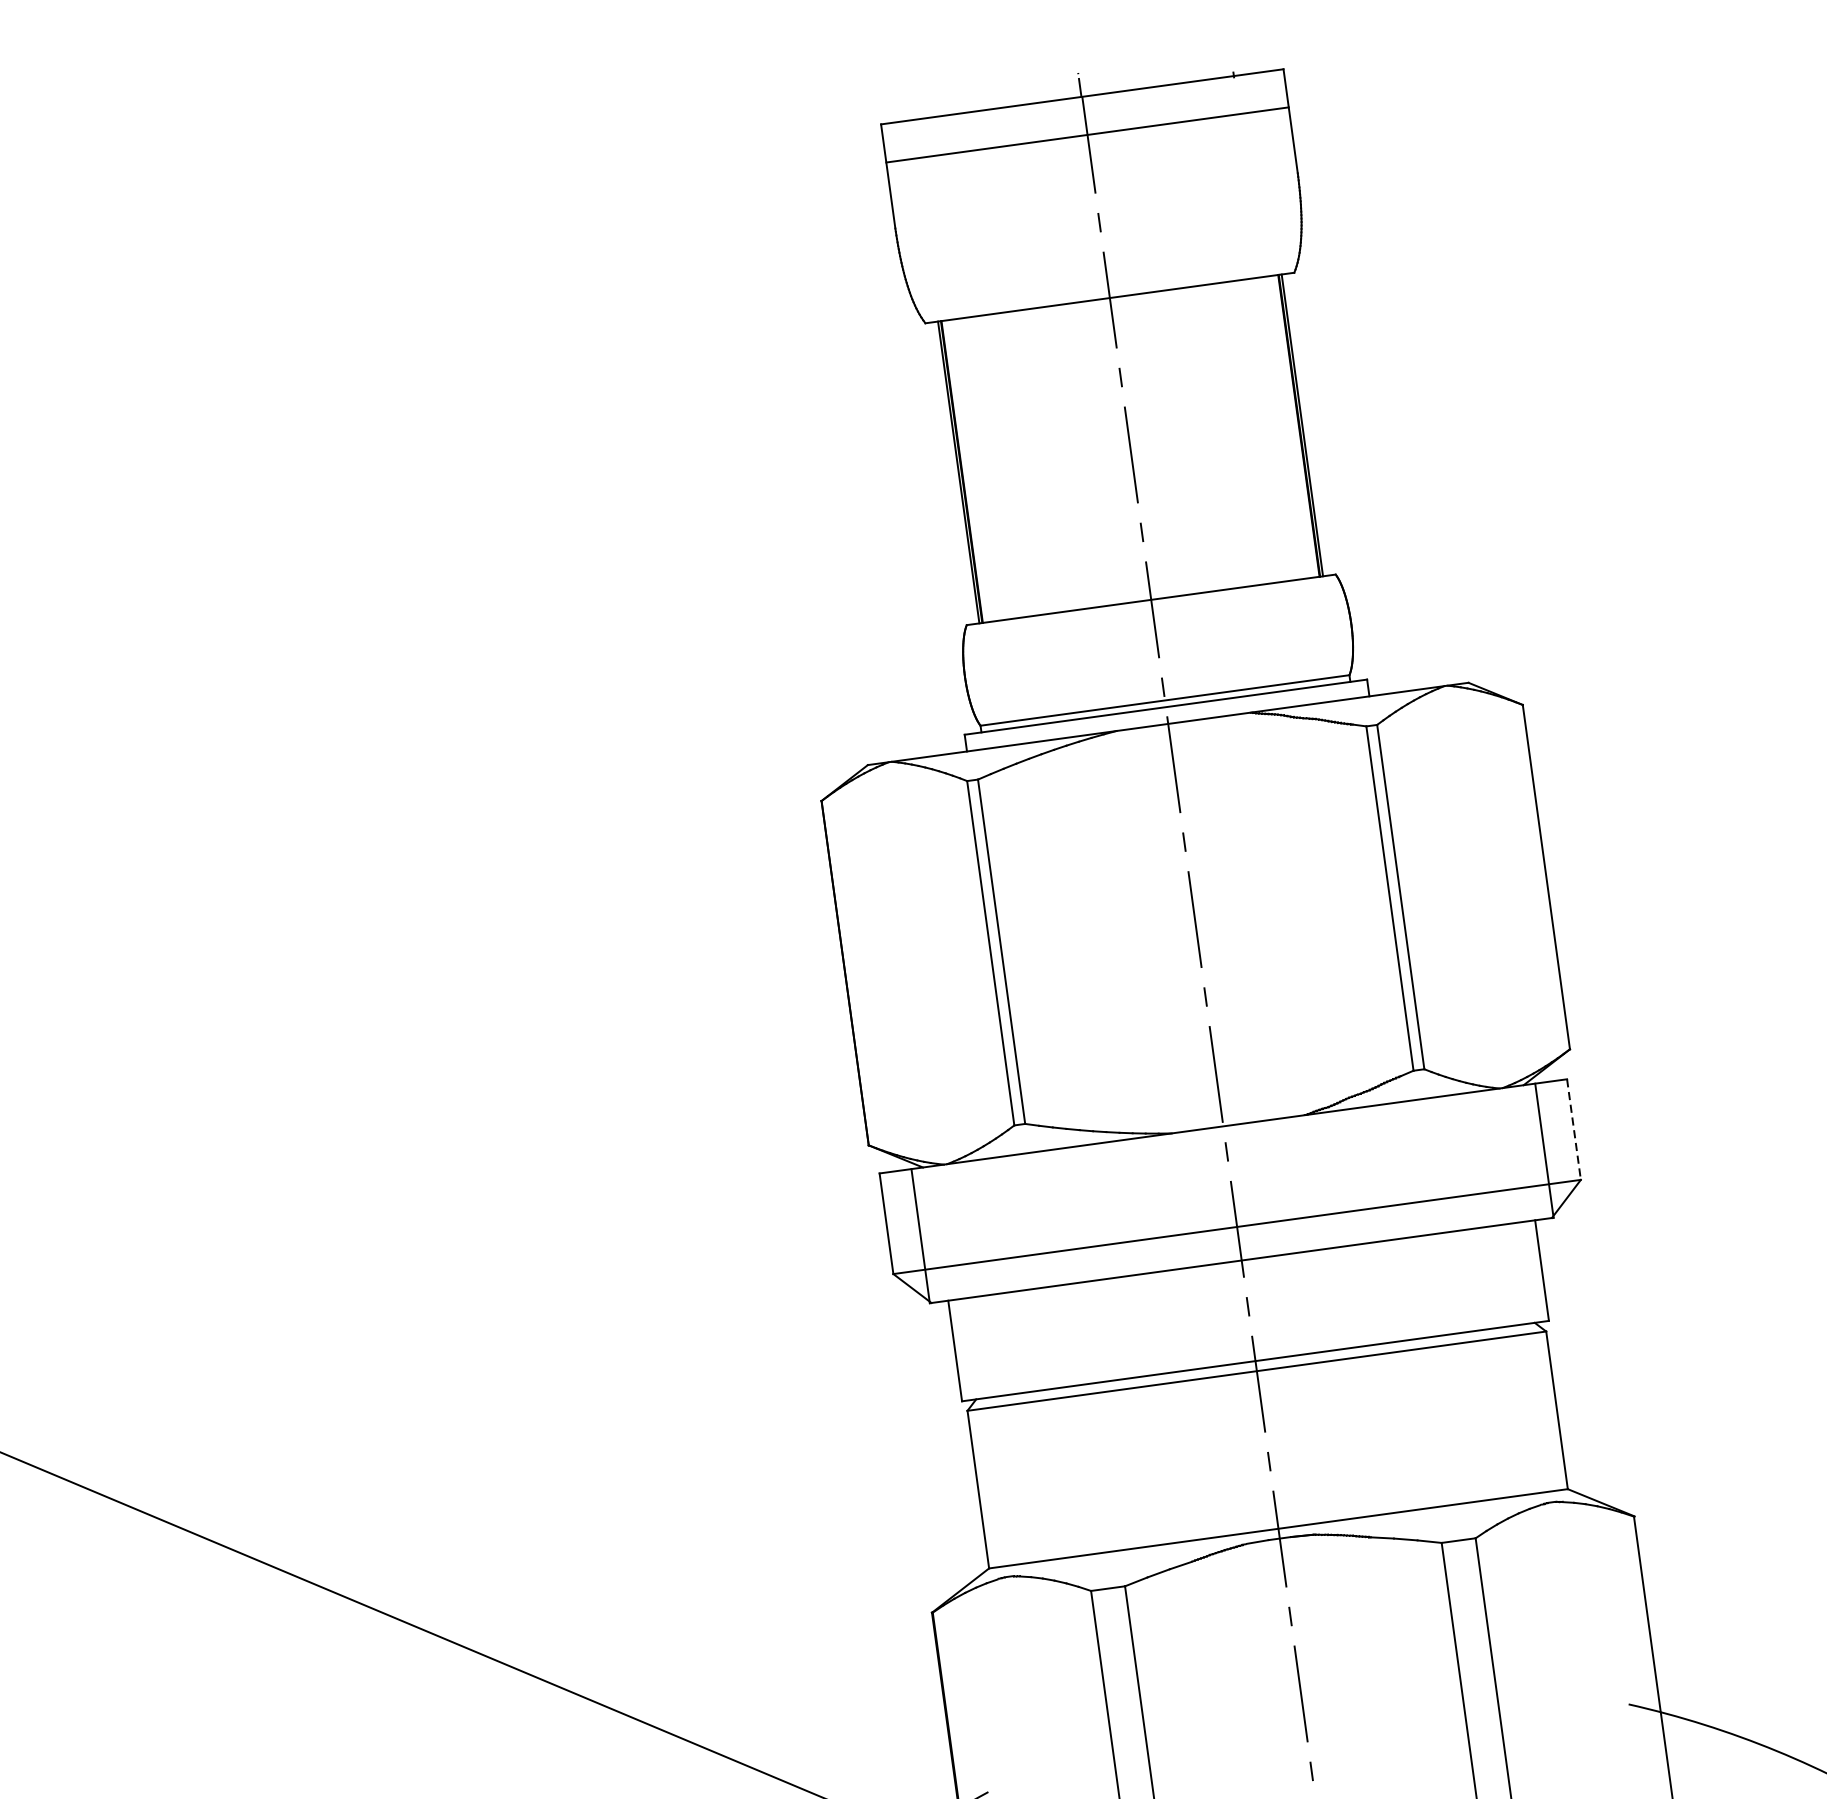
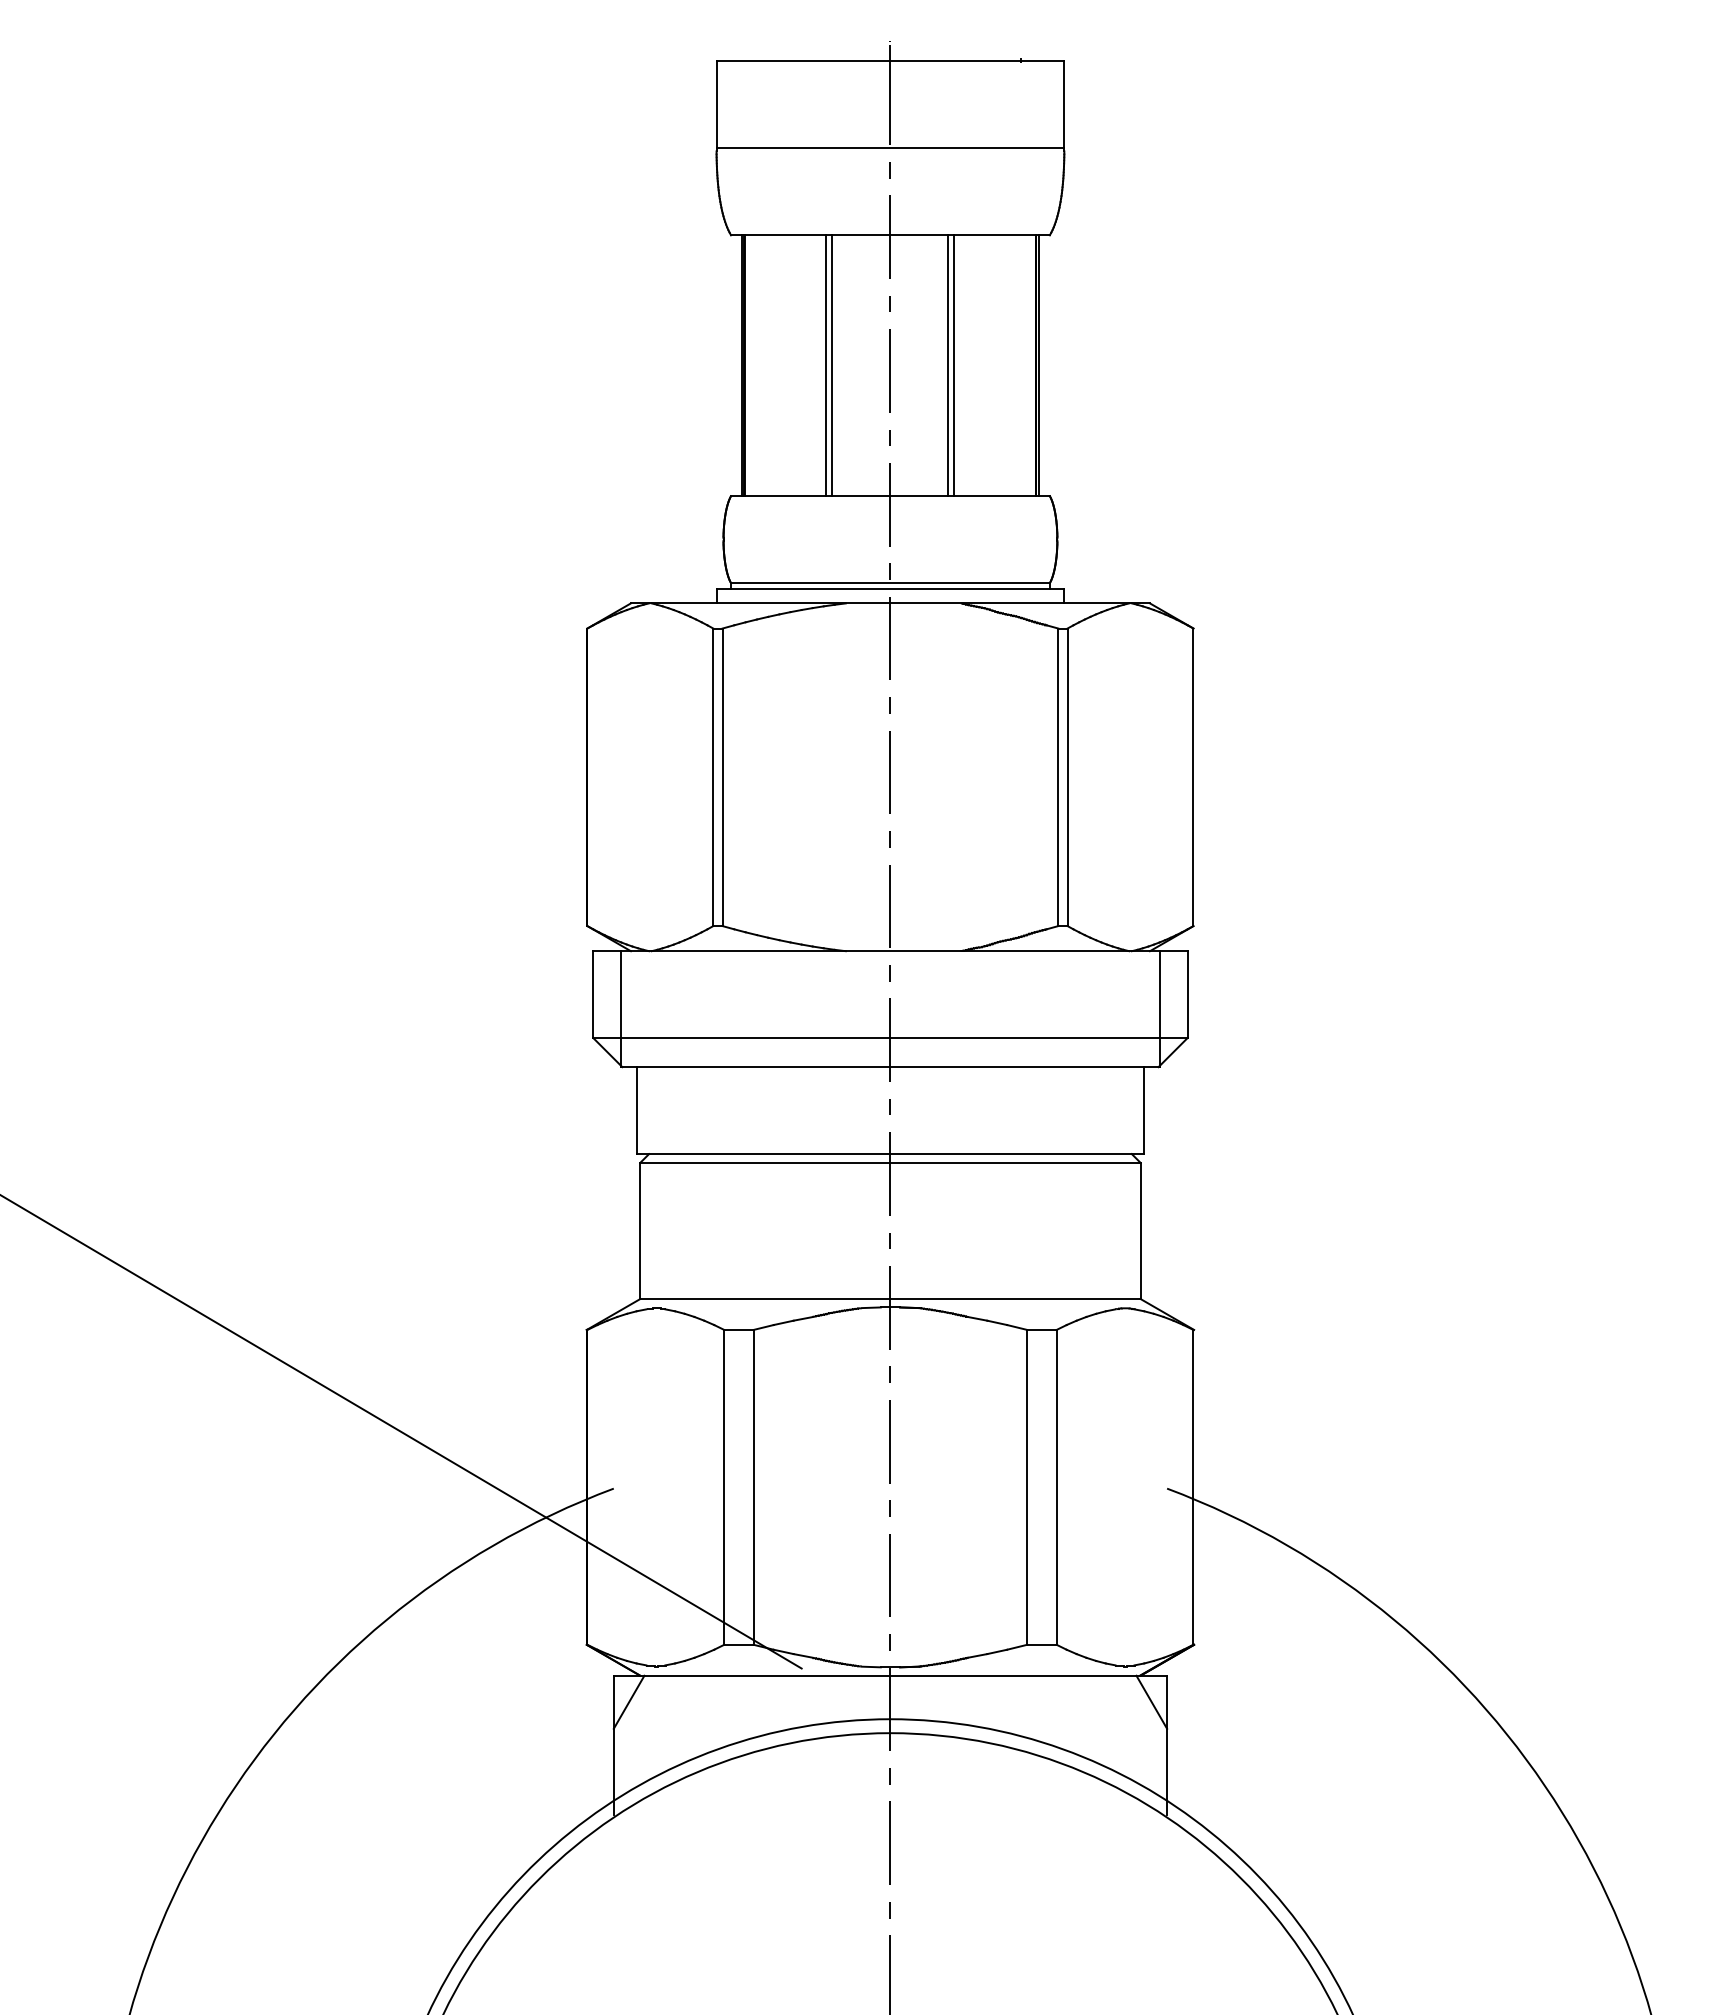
line: (1087, 135) -> (890, 148), moved
line: (1204, 438) -> (954, 365), added
line: (1197, 439) -> (948, 365), added
line: (1063, 457) -> (832, 365), added
line: (1056, 458) -> (826, 365), added
line: (1574, 1130) -> (1187, 995), dashed -> solid

